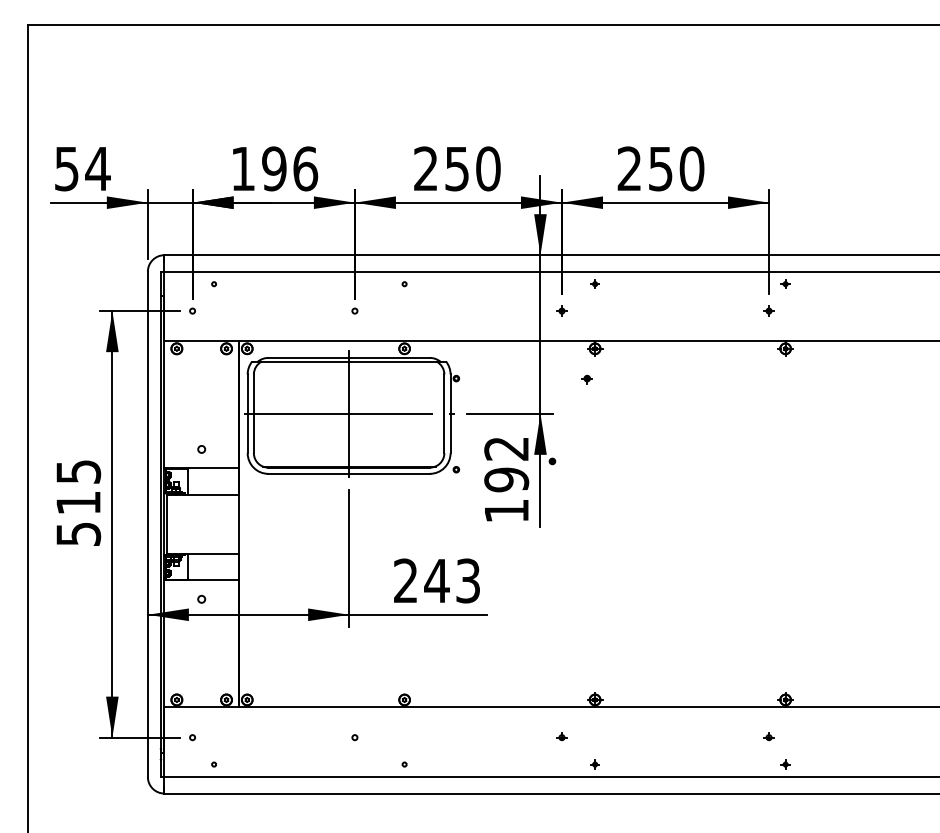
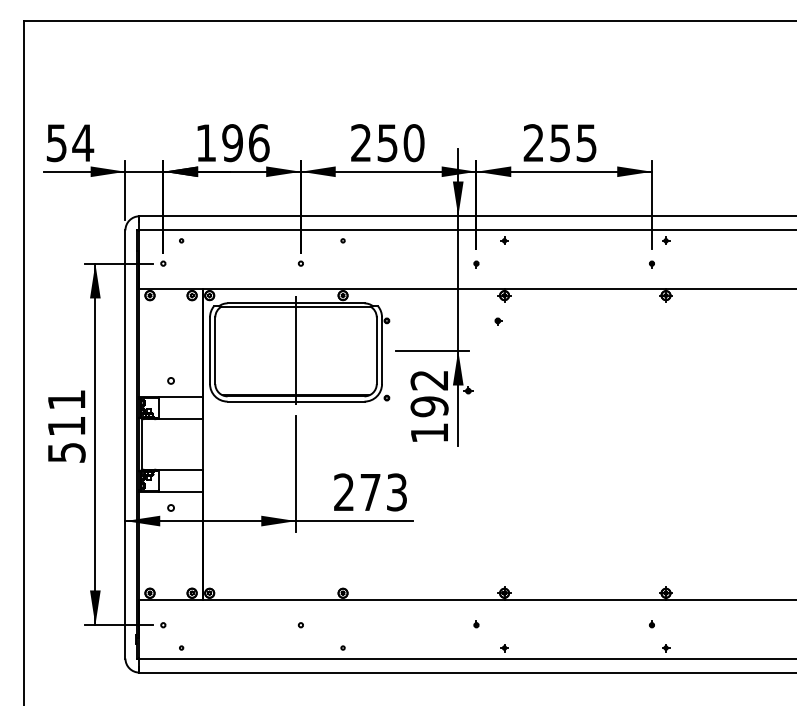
text: (691, 169) -> (586, 143), 250 -> 255
line: (348, 413) -> (295, 350), removed
text: (78, 471) -> (66, 399), 515 -> 511
text: (436, 581) -> (370, 492), 243 -> 273

